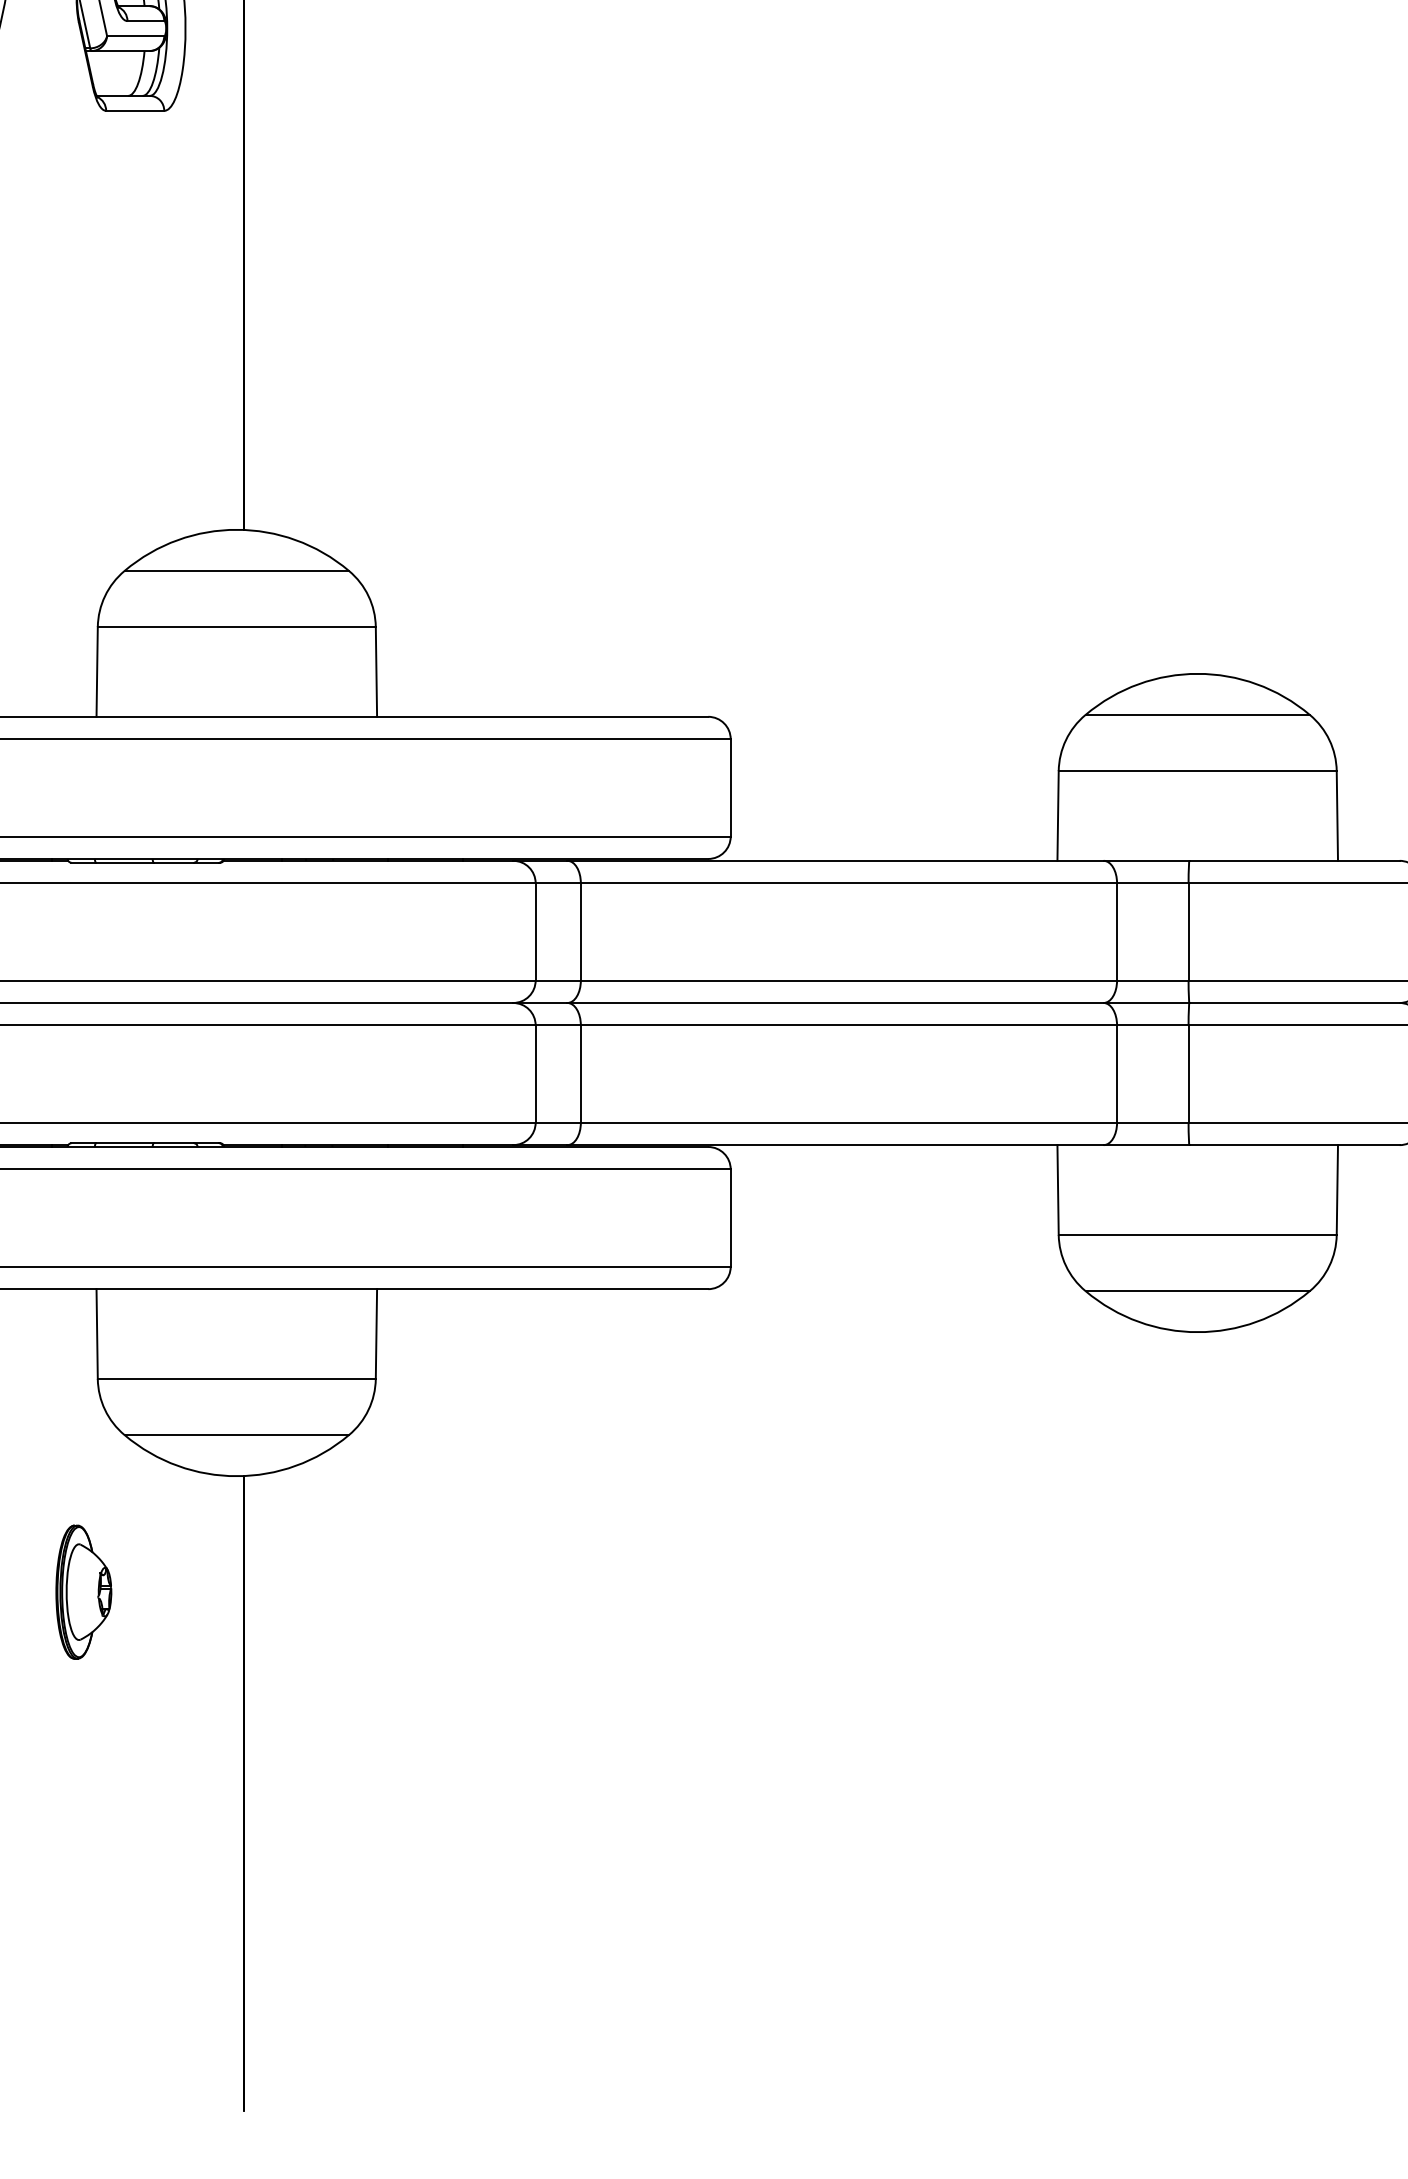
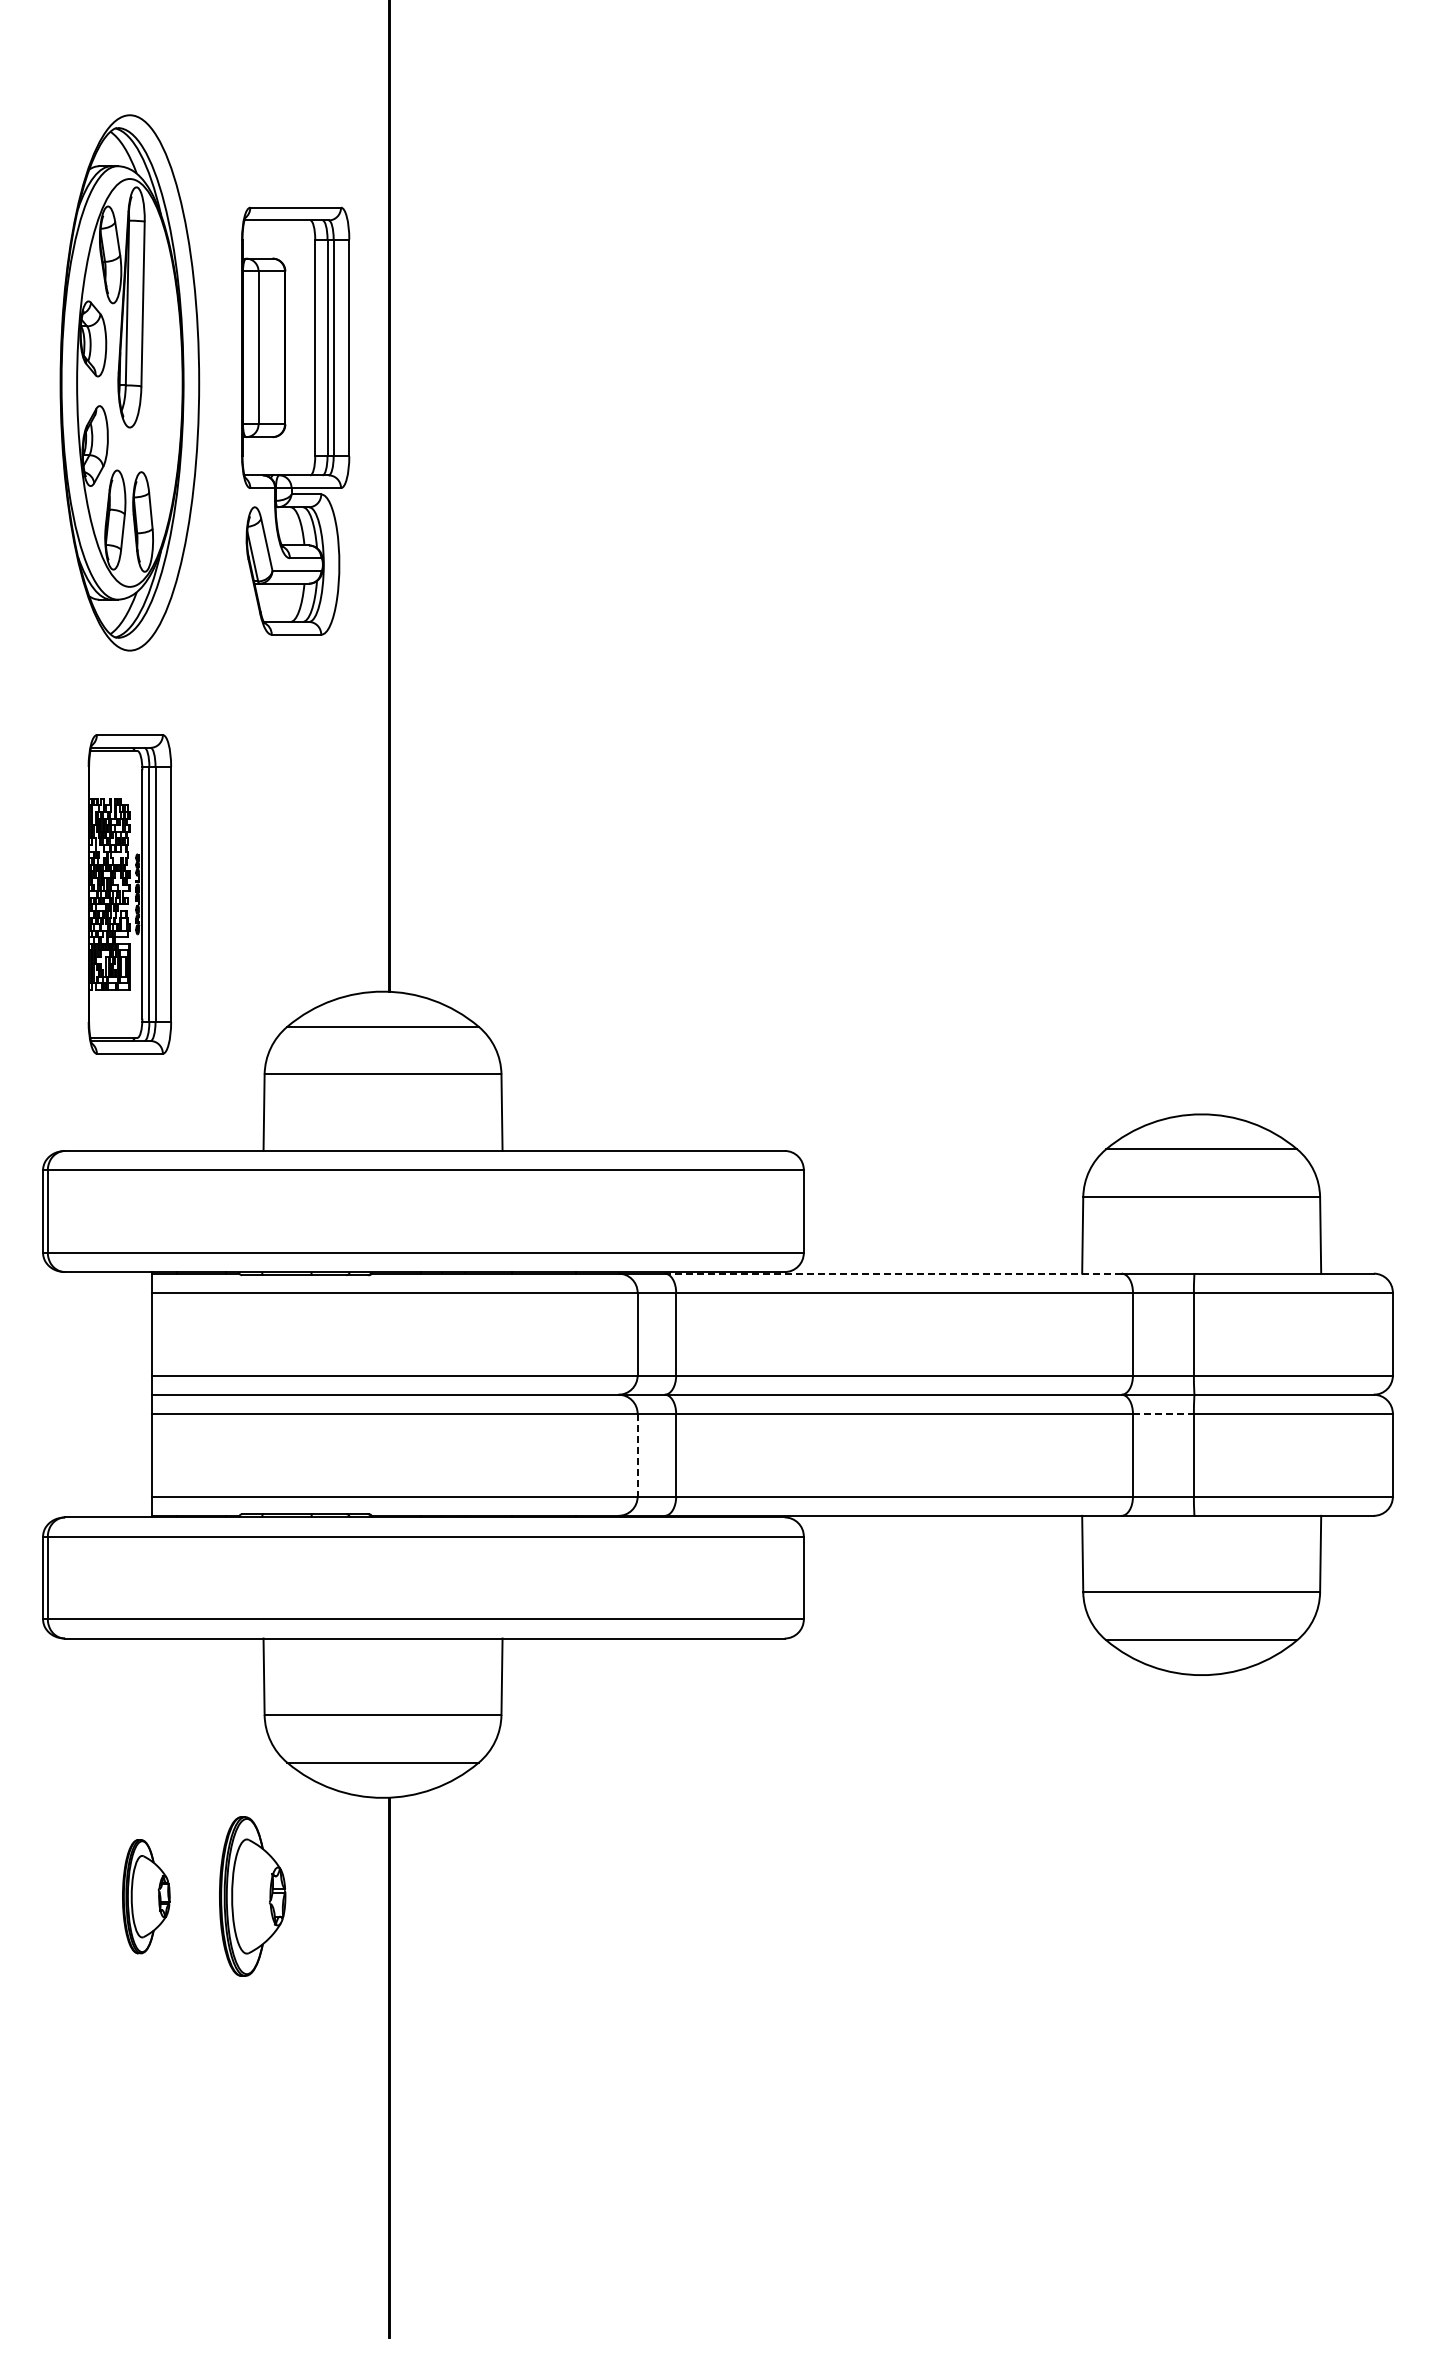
line: (834, 860) -> (892, 1273), solid -> dashed
line: (1152, 1024) -> (1163, 1413), solid -> dashed
line: (535, 1074) -> (637, 1455), solid -> dashed
part: (83, 1591) -> (252, 1896), size x1.4

